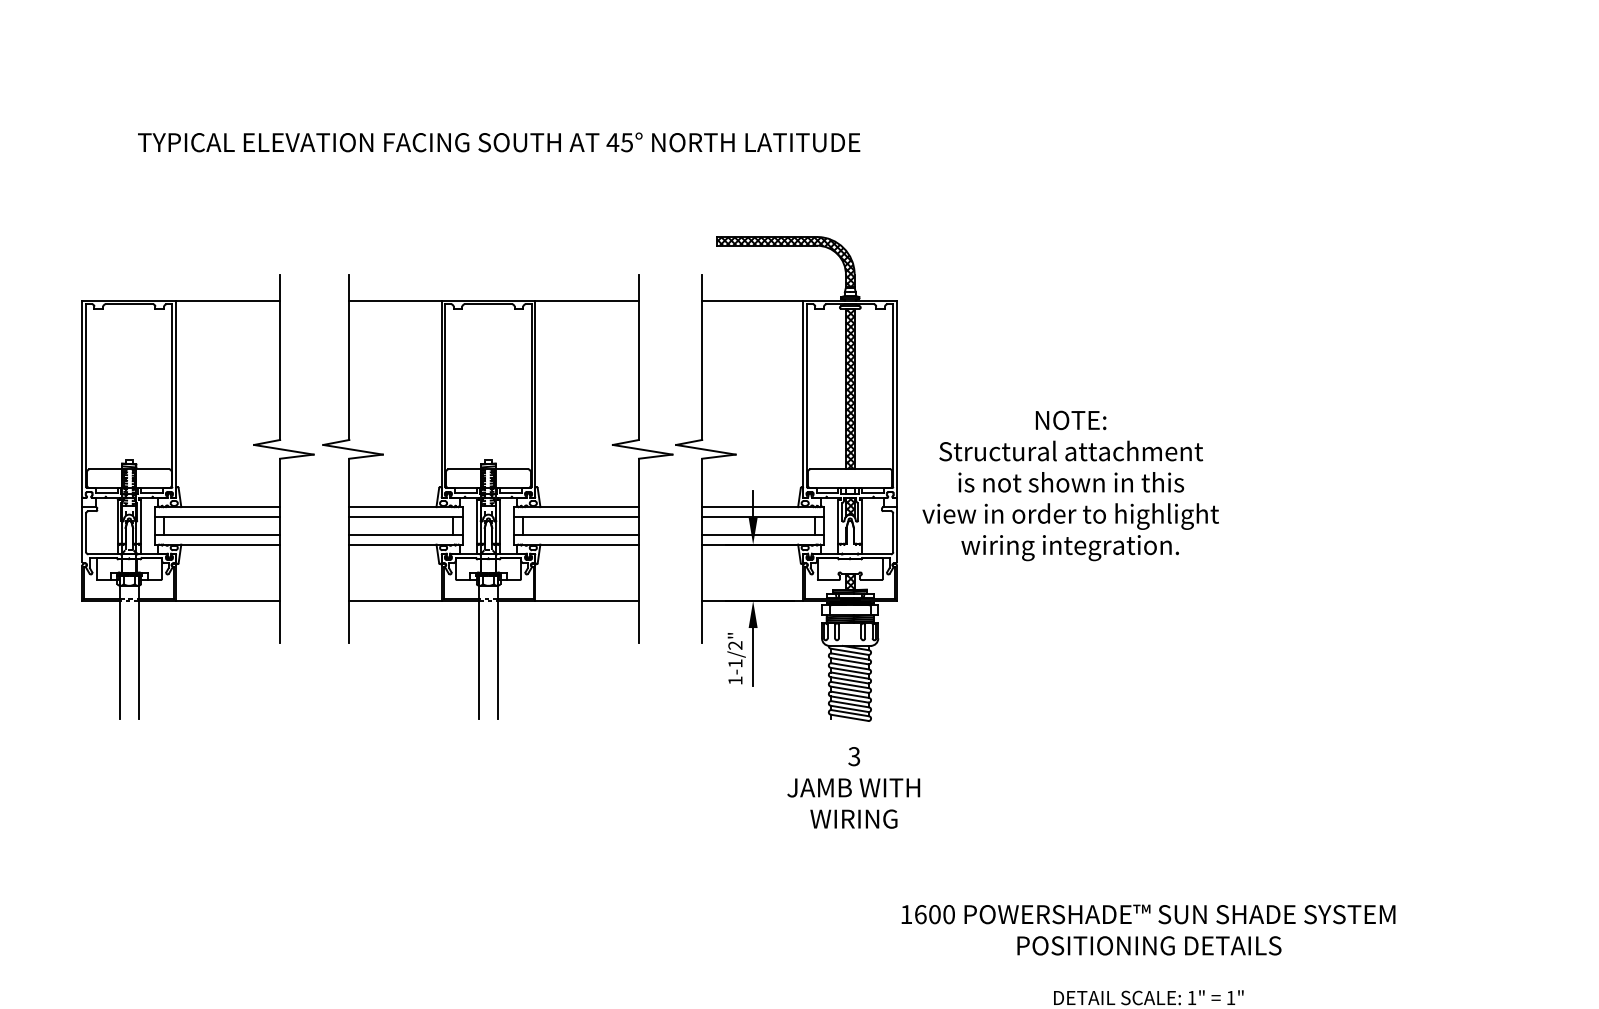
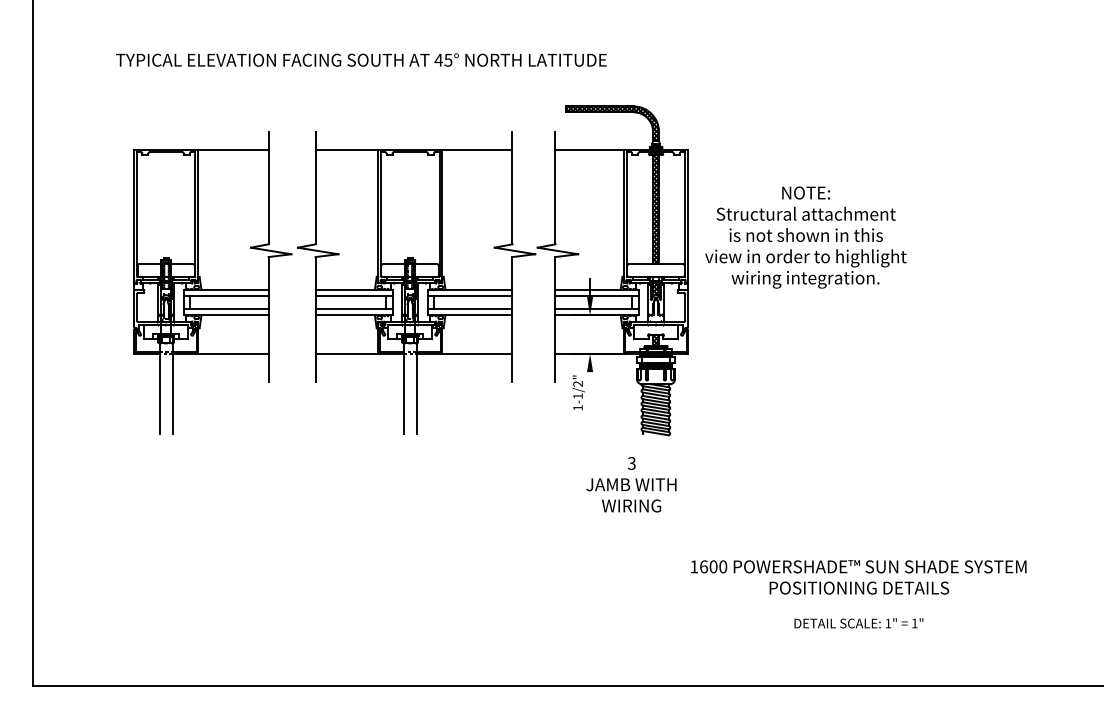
text: (499, 141) -> (361, 59), moved
text: (1070, 485) -> (805, 237), moved
line: (753, 656) -> (590, 391), removed
text: (853, 787) -> (631, 484), moved

